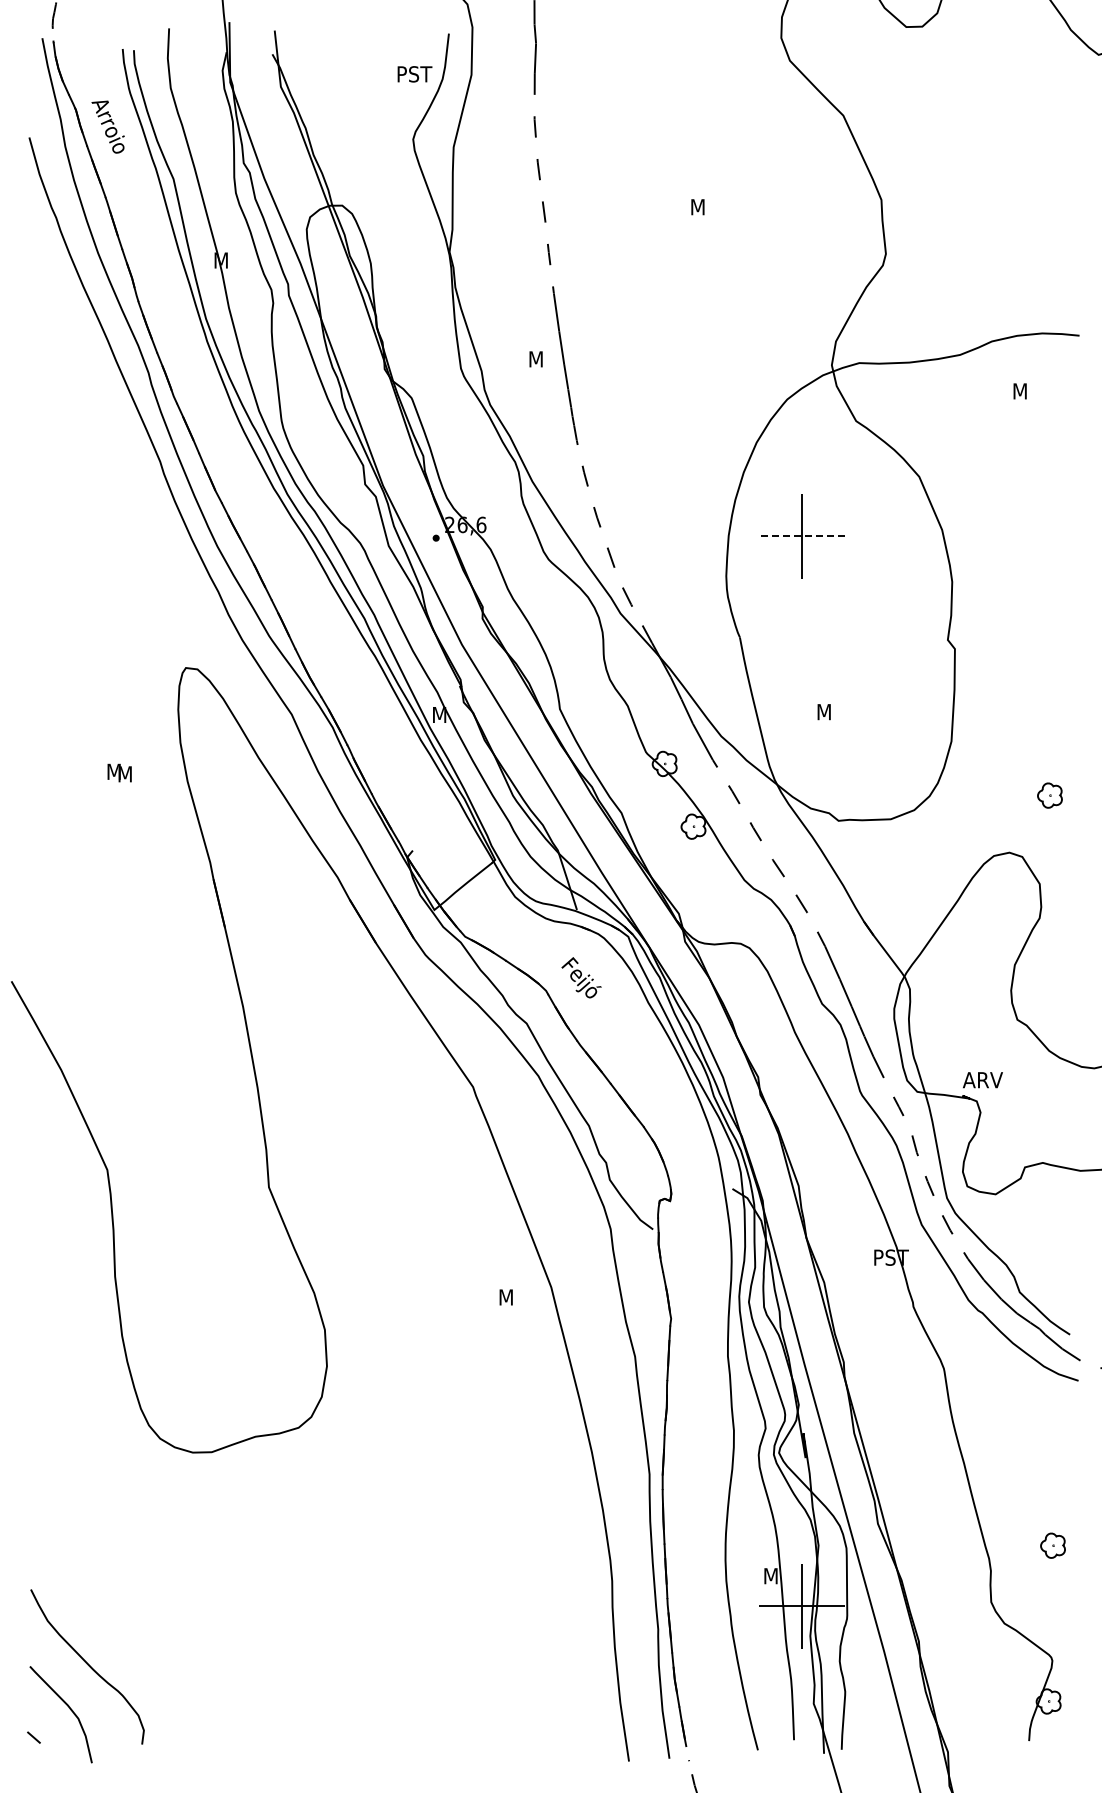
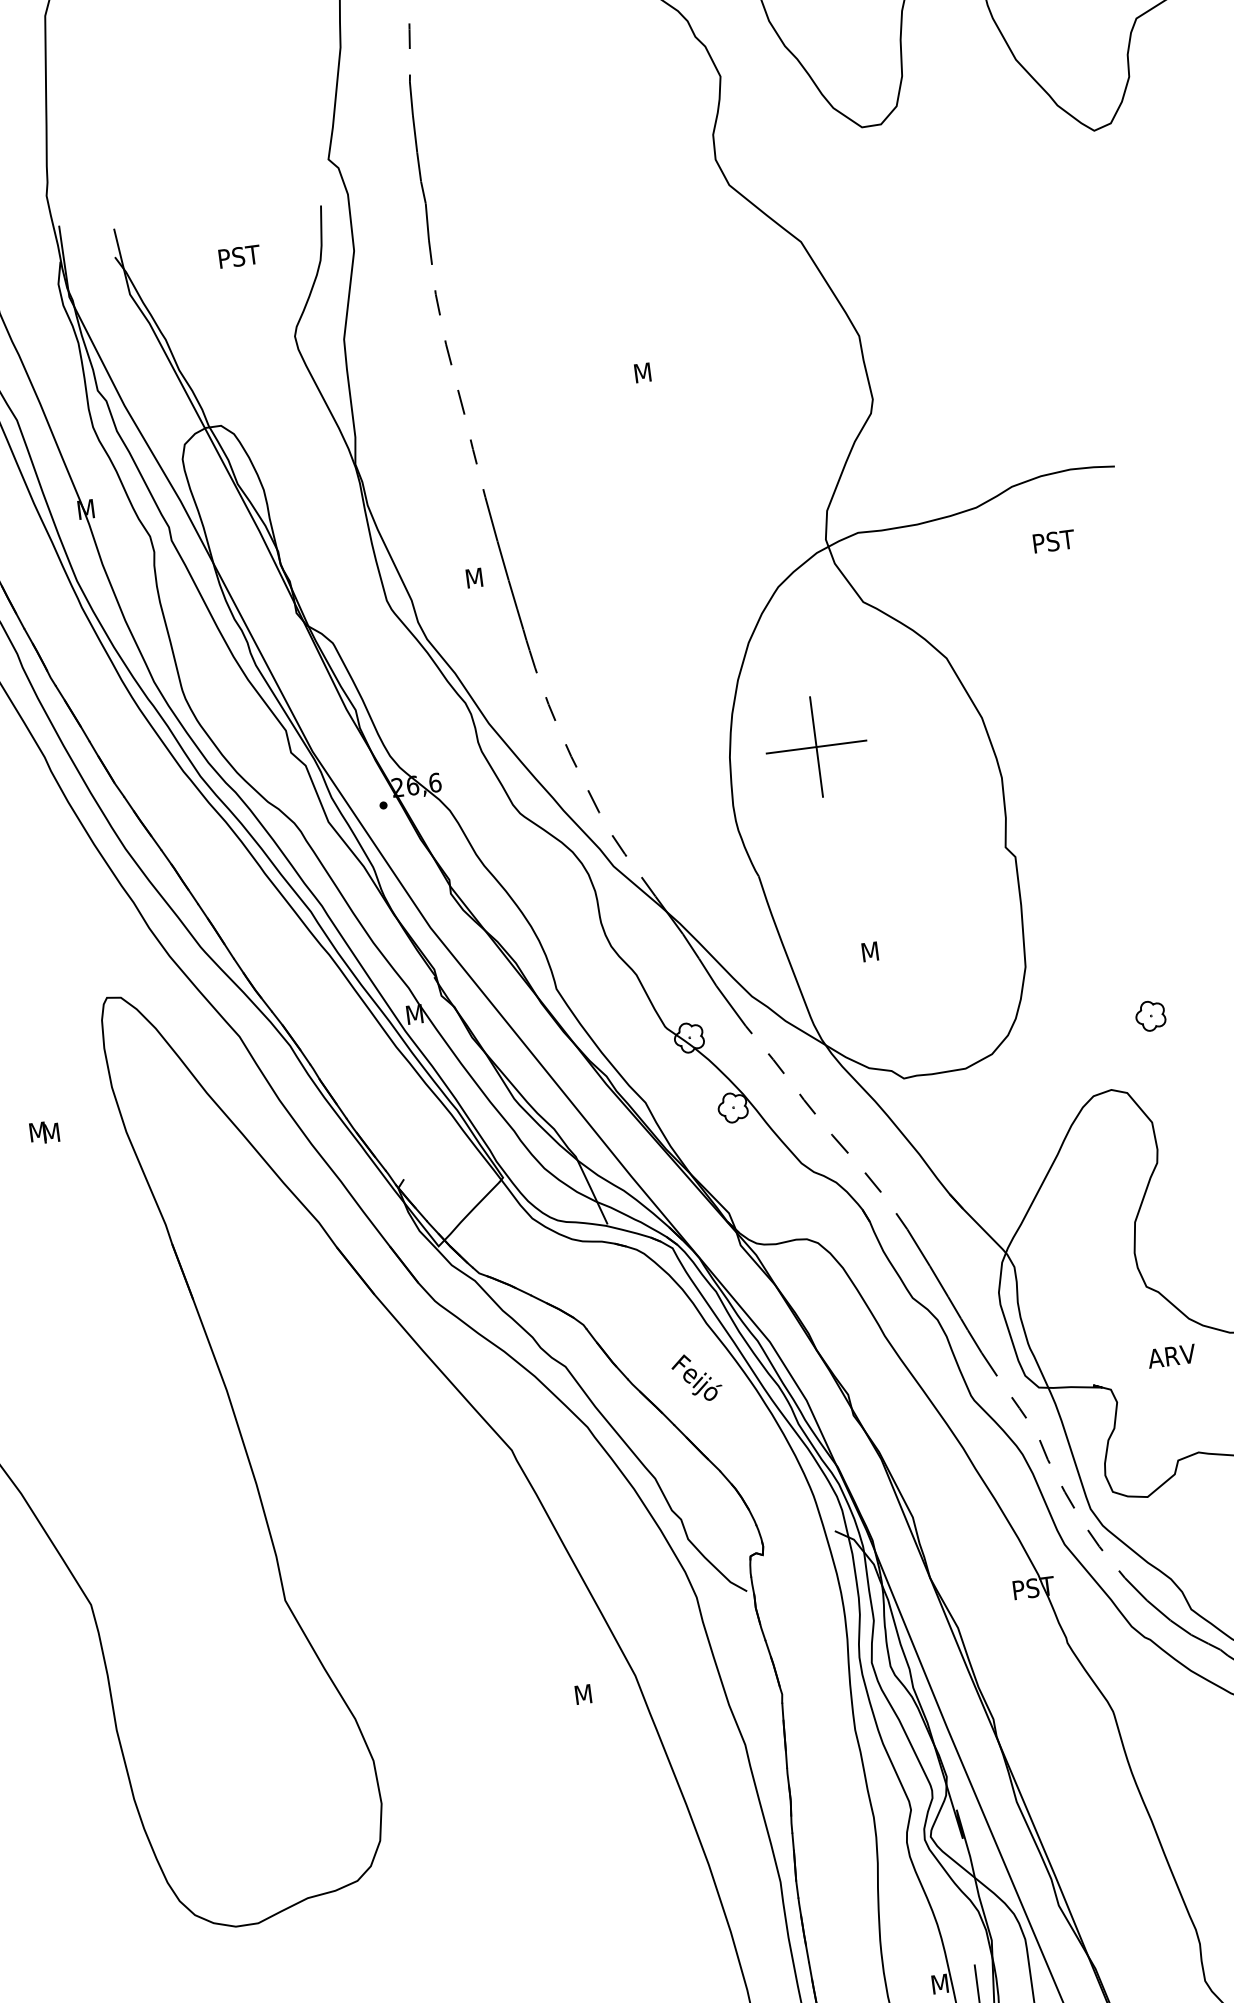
text: (414, 74) -> (239, 256), moved
text: (1020, 391) -> (1053, 541), M -> PST
line: (801, 536) -> (816, 747), dashed -> solid
text: (581, 977) -> (696, 1377), moved
text: (982, 1080) -> (1171, 1356), moved

